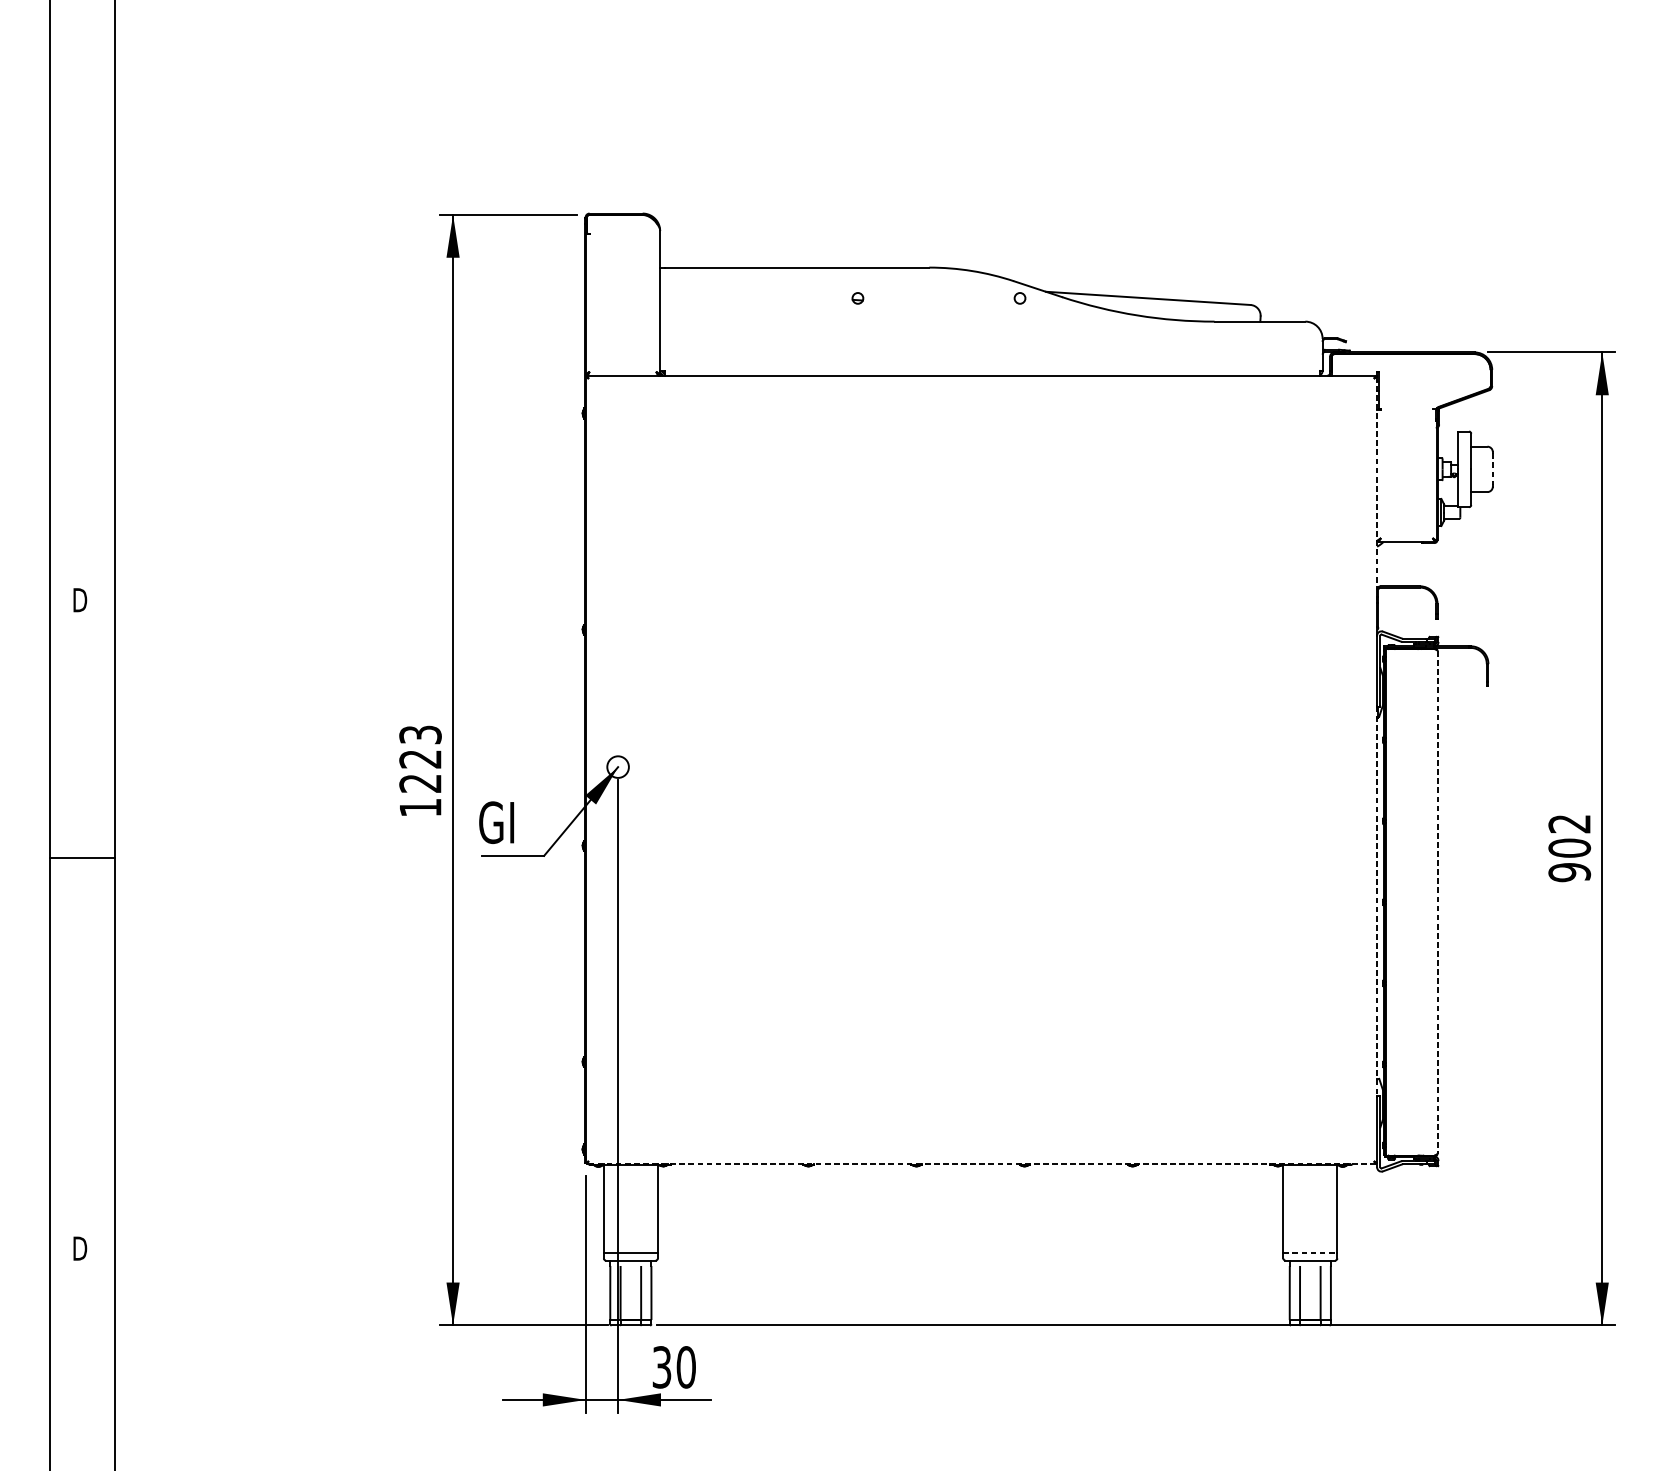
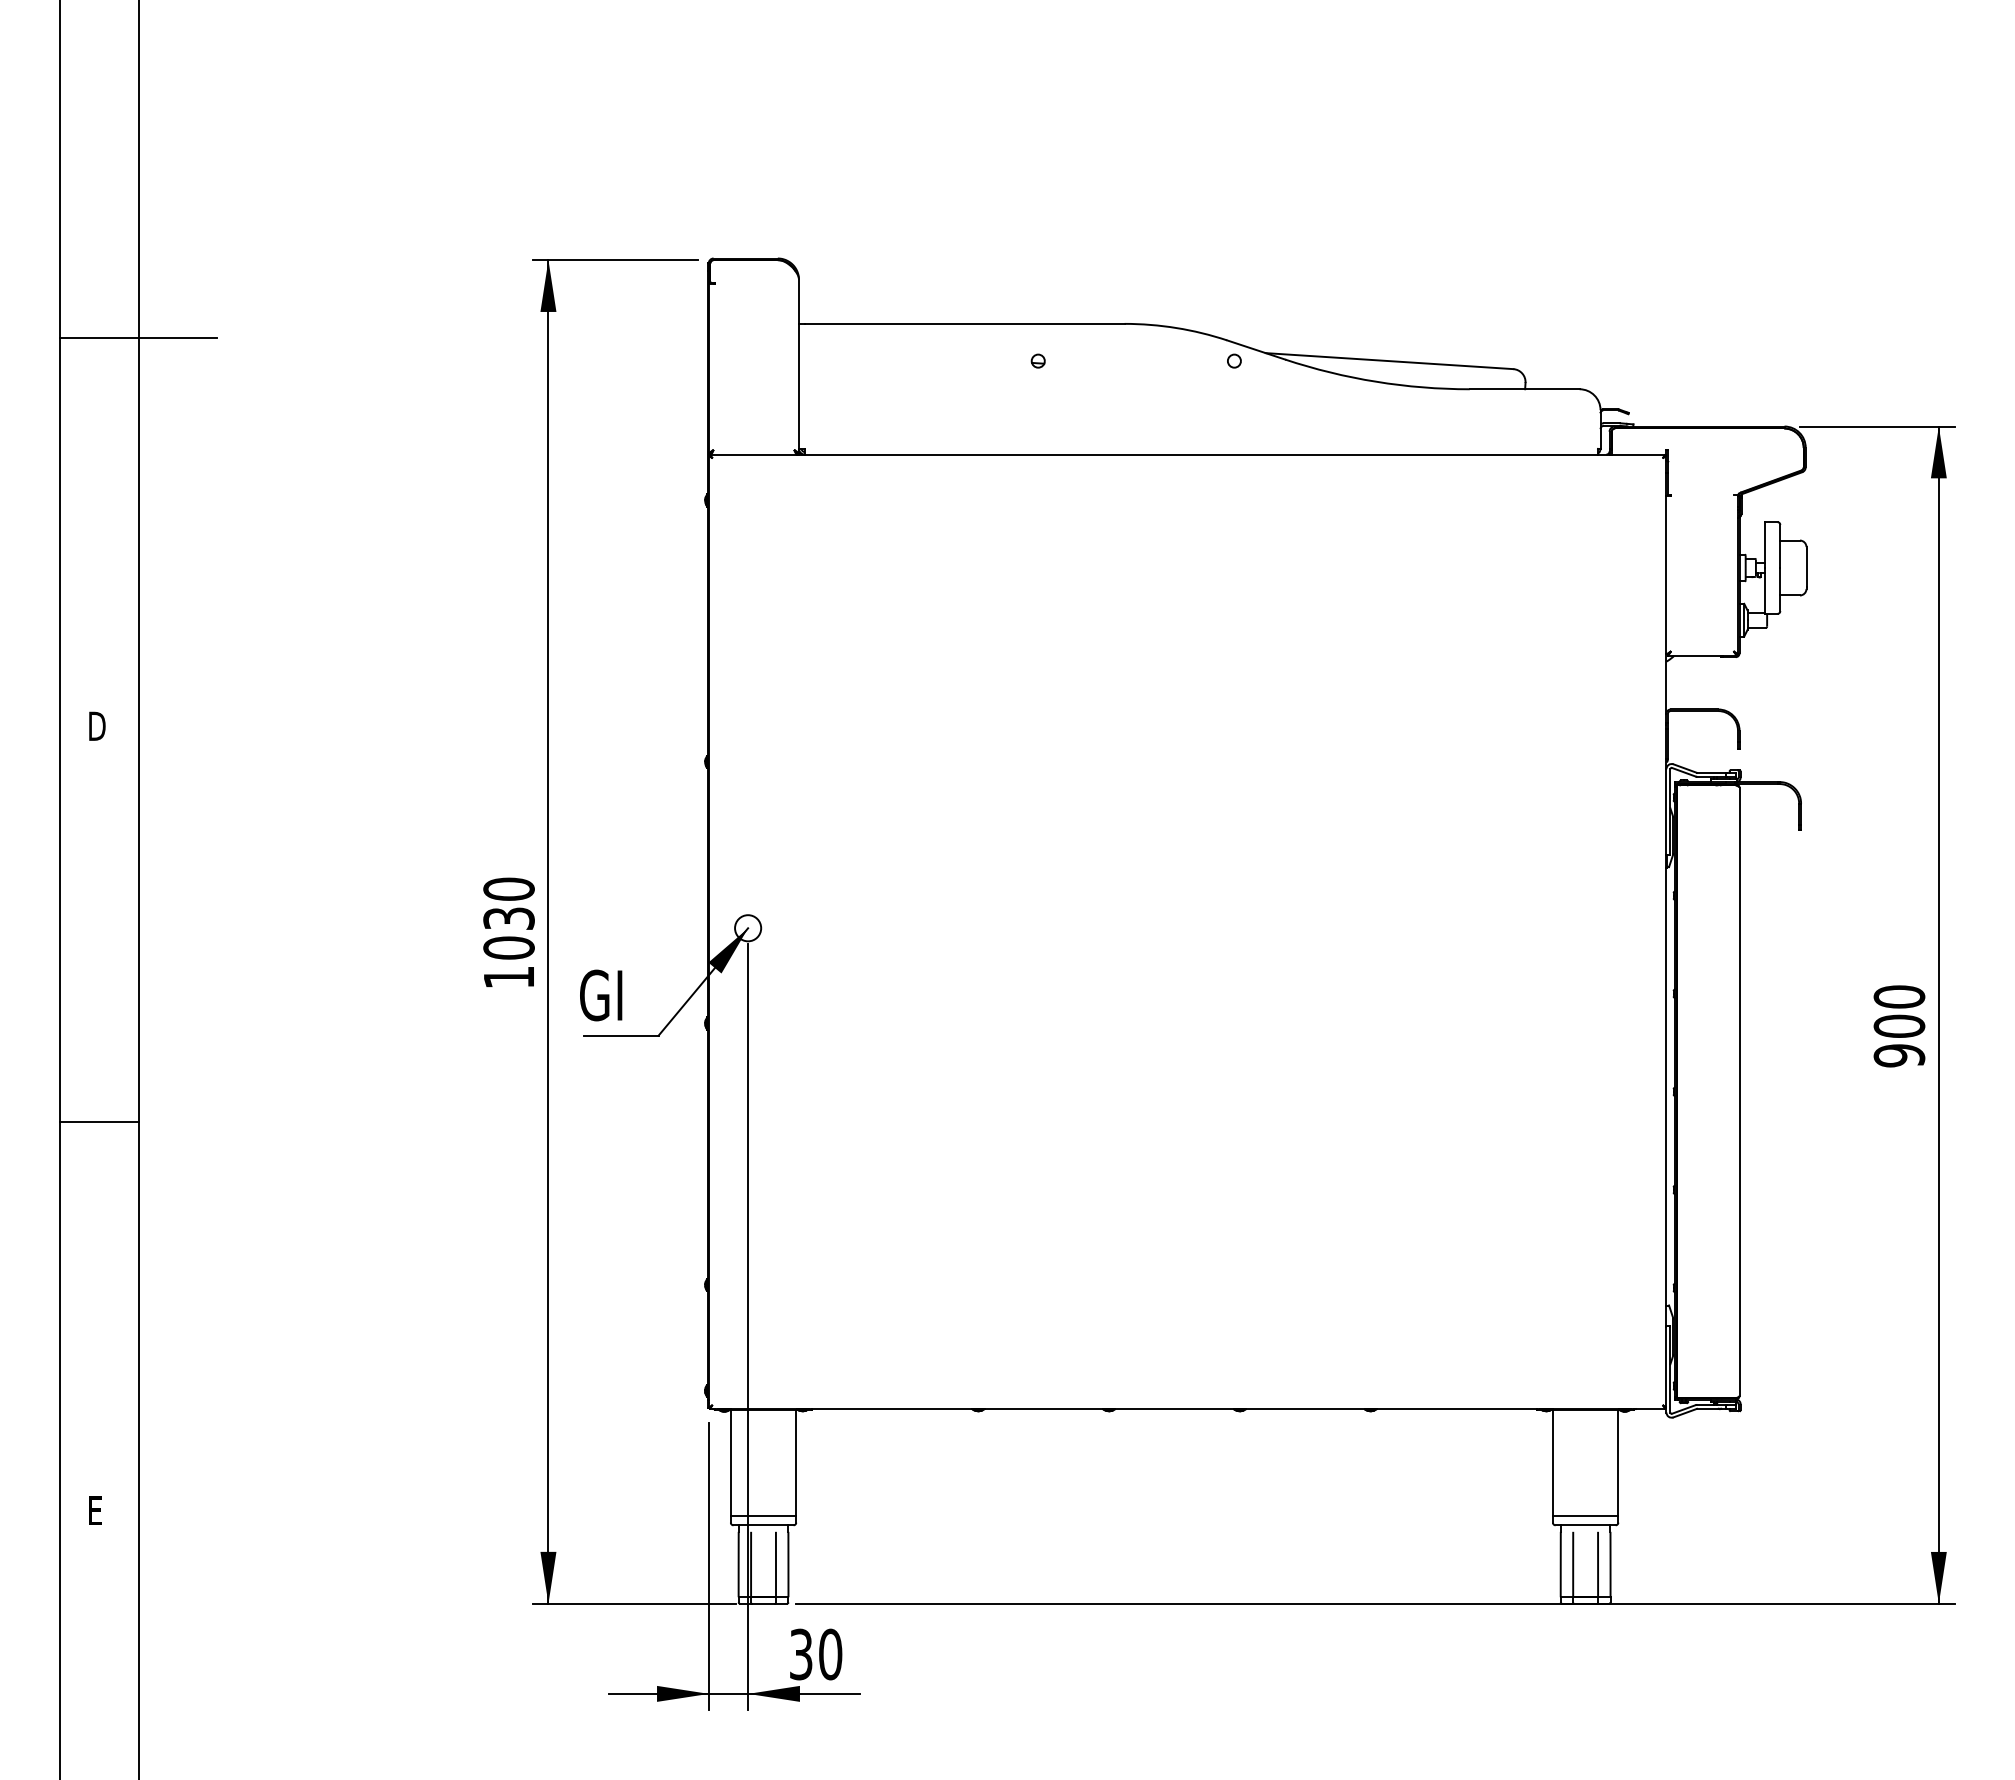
line: (114, 278) -> (138, 337), added
line: (1492, 469) -> (1806, 568), dashed -> solid
line: (1377, 483) -> (1666, 584), dashed -> solid
text: (420, 759) -> (508, 918), 1223 -> 1030
text: (1569, 823) -> (1899, 996), 902 -> 900
line: (82, 858) -> (99, 1122), moved
line: (1377, 901) -> (1666, 1090), dashed -> solid
line: (1437, 902) -> (1739, 1092), dashed -> solid
line: (981, 1164) -> (1187, 1408), dashed -> solid
text: (80, 1248) -> (97, 1510), D -> E
line: (1310, 1253) -> (1585, 1516), dashed -> solid

